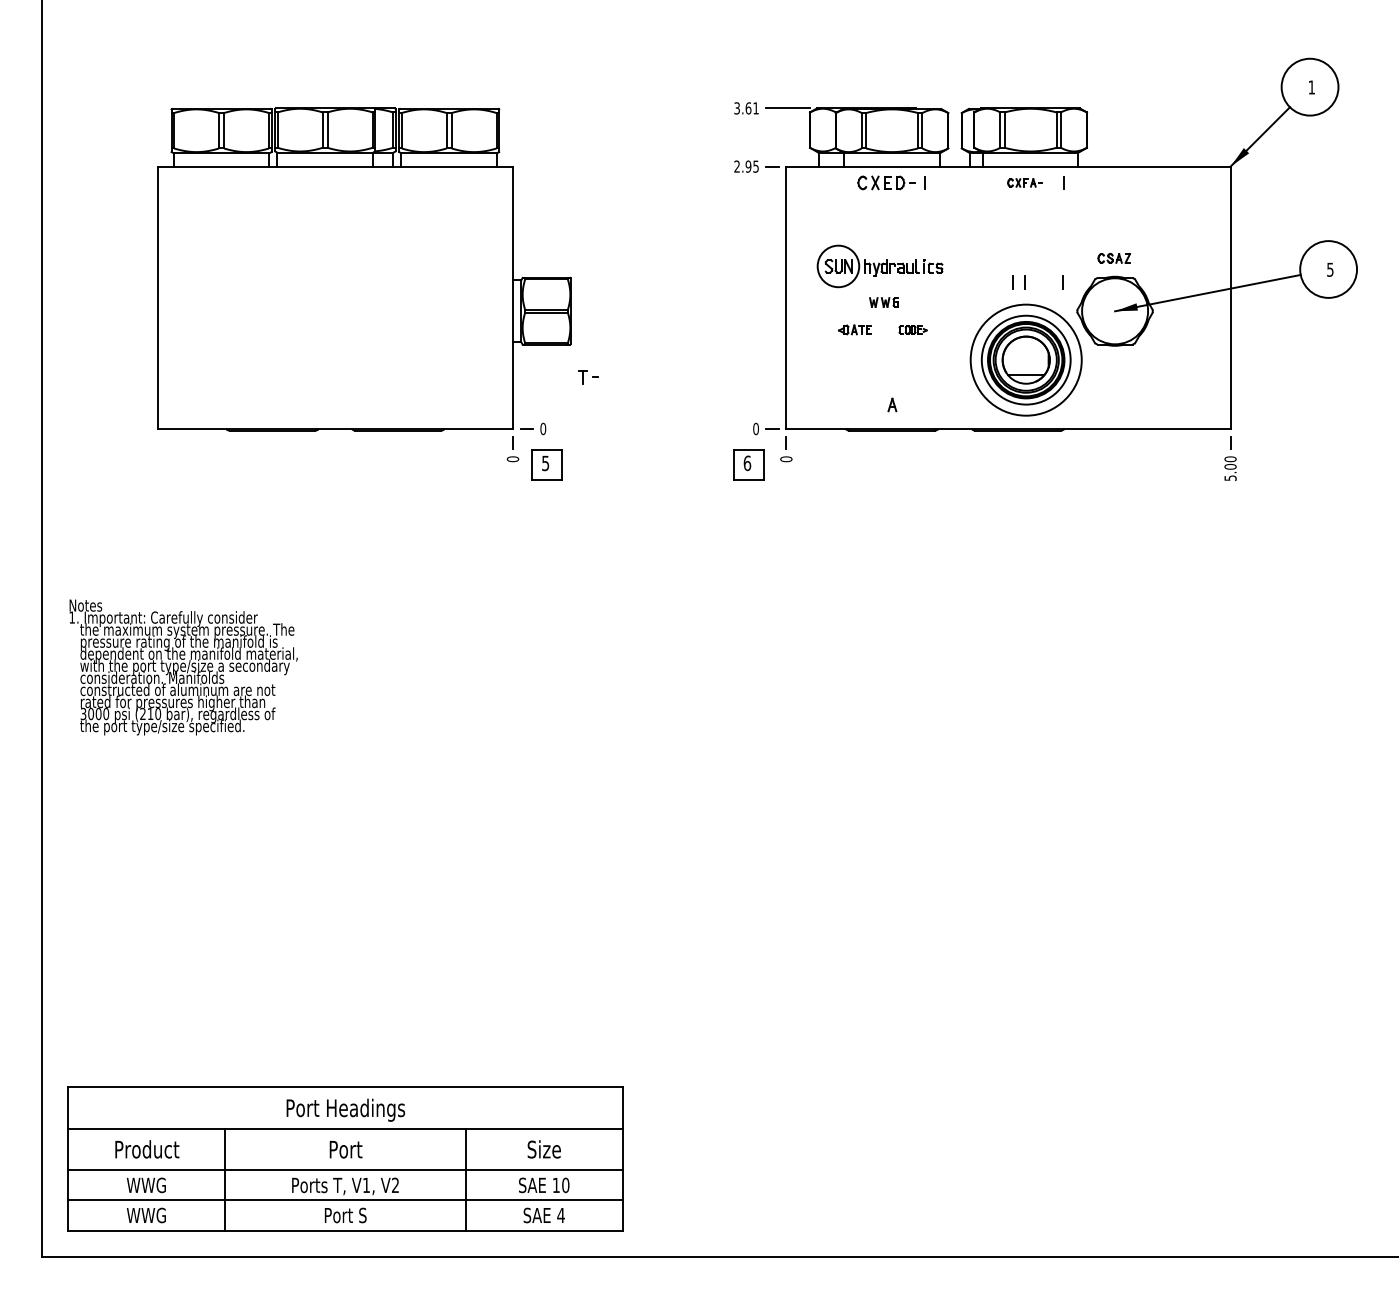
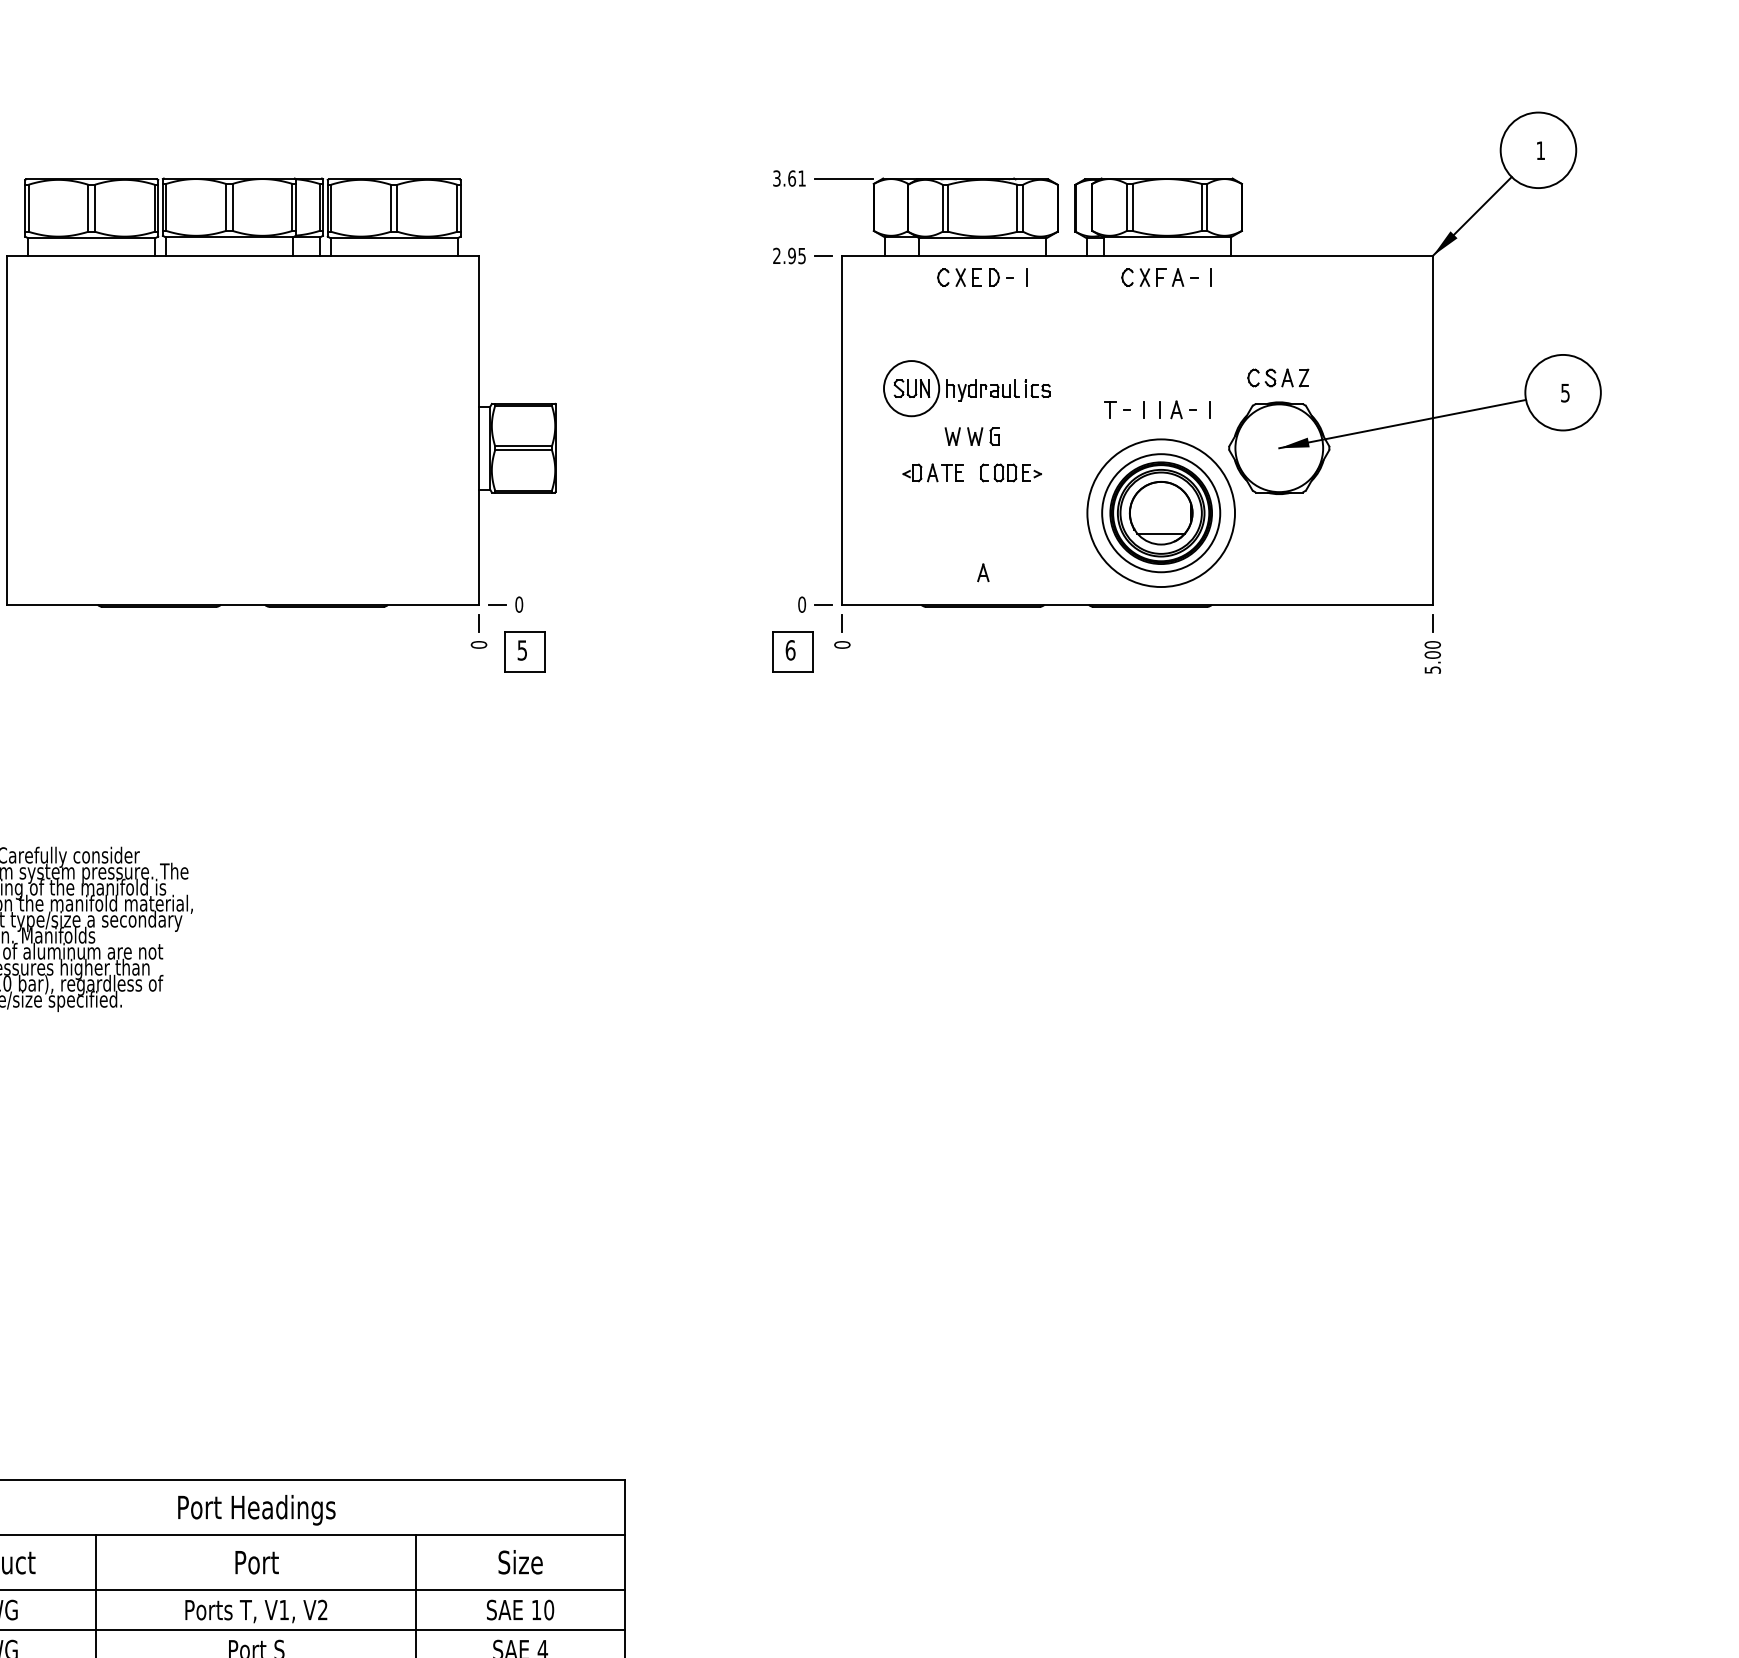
part: (1024, 182) -> (1158, 277), size x1.67
part: (1113, 258) -> (1277, 378), size x1.43
part: (1043, 282) -> (1184, 409), added
part: (883, 302) -> (971, 436), size x1.43
part: (854, 329) -> (932, 472), size x1.43
part: (912, 329) -> (1010, 472), size x1.67
part: (588, 377) -> (1117, 409), moved

